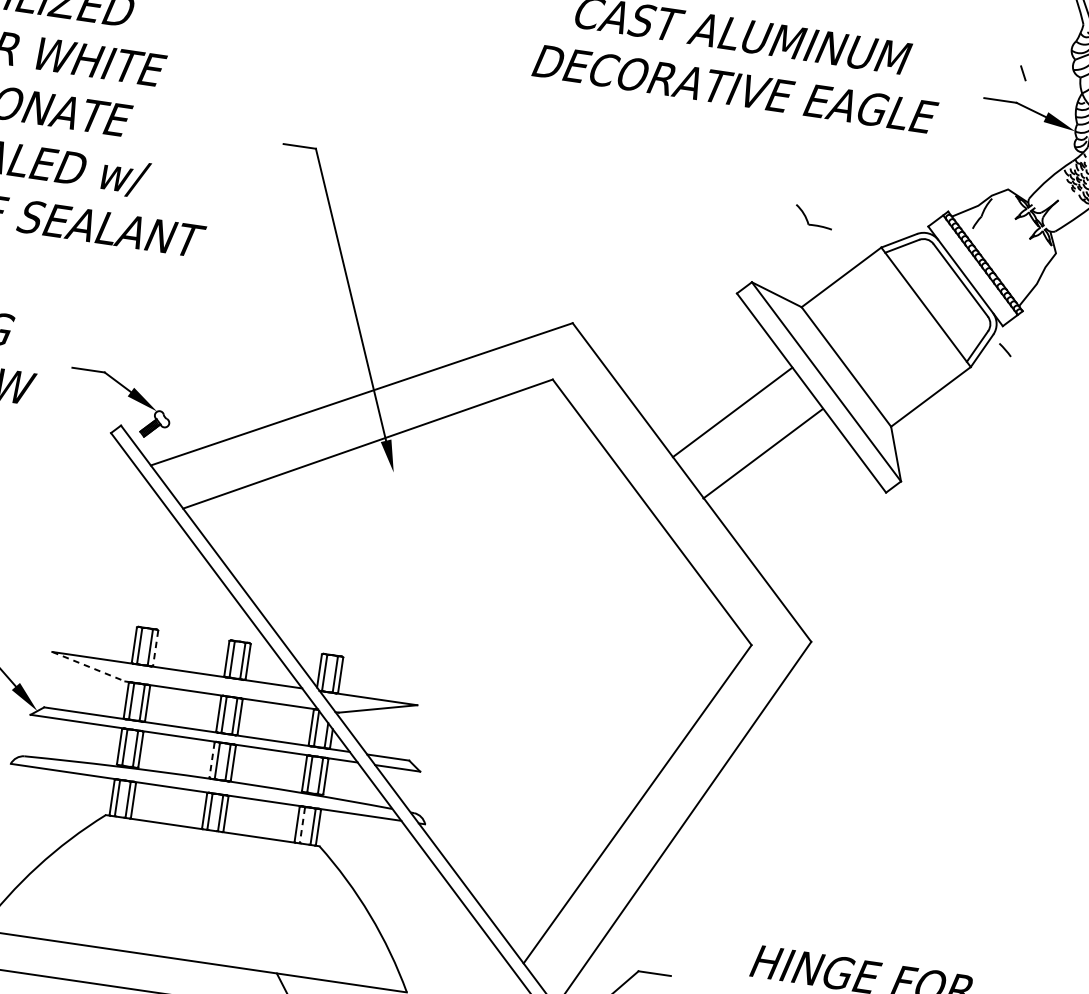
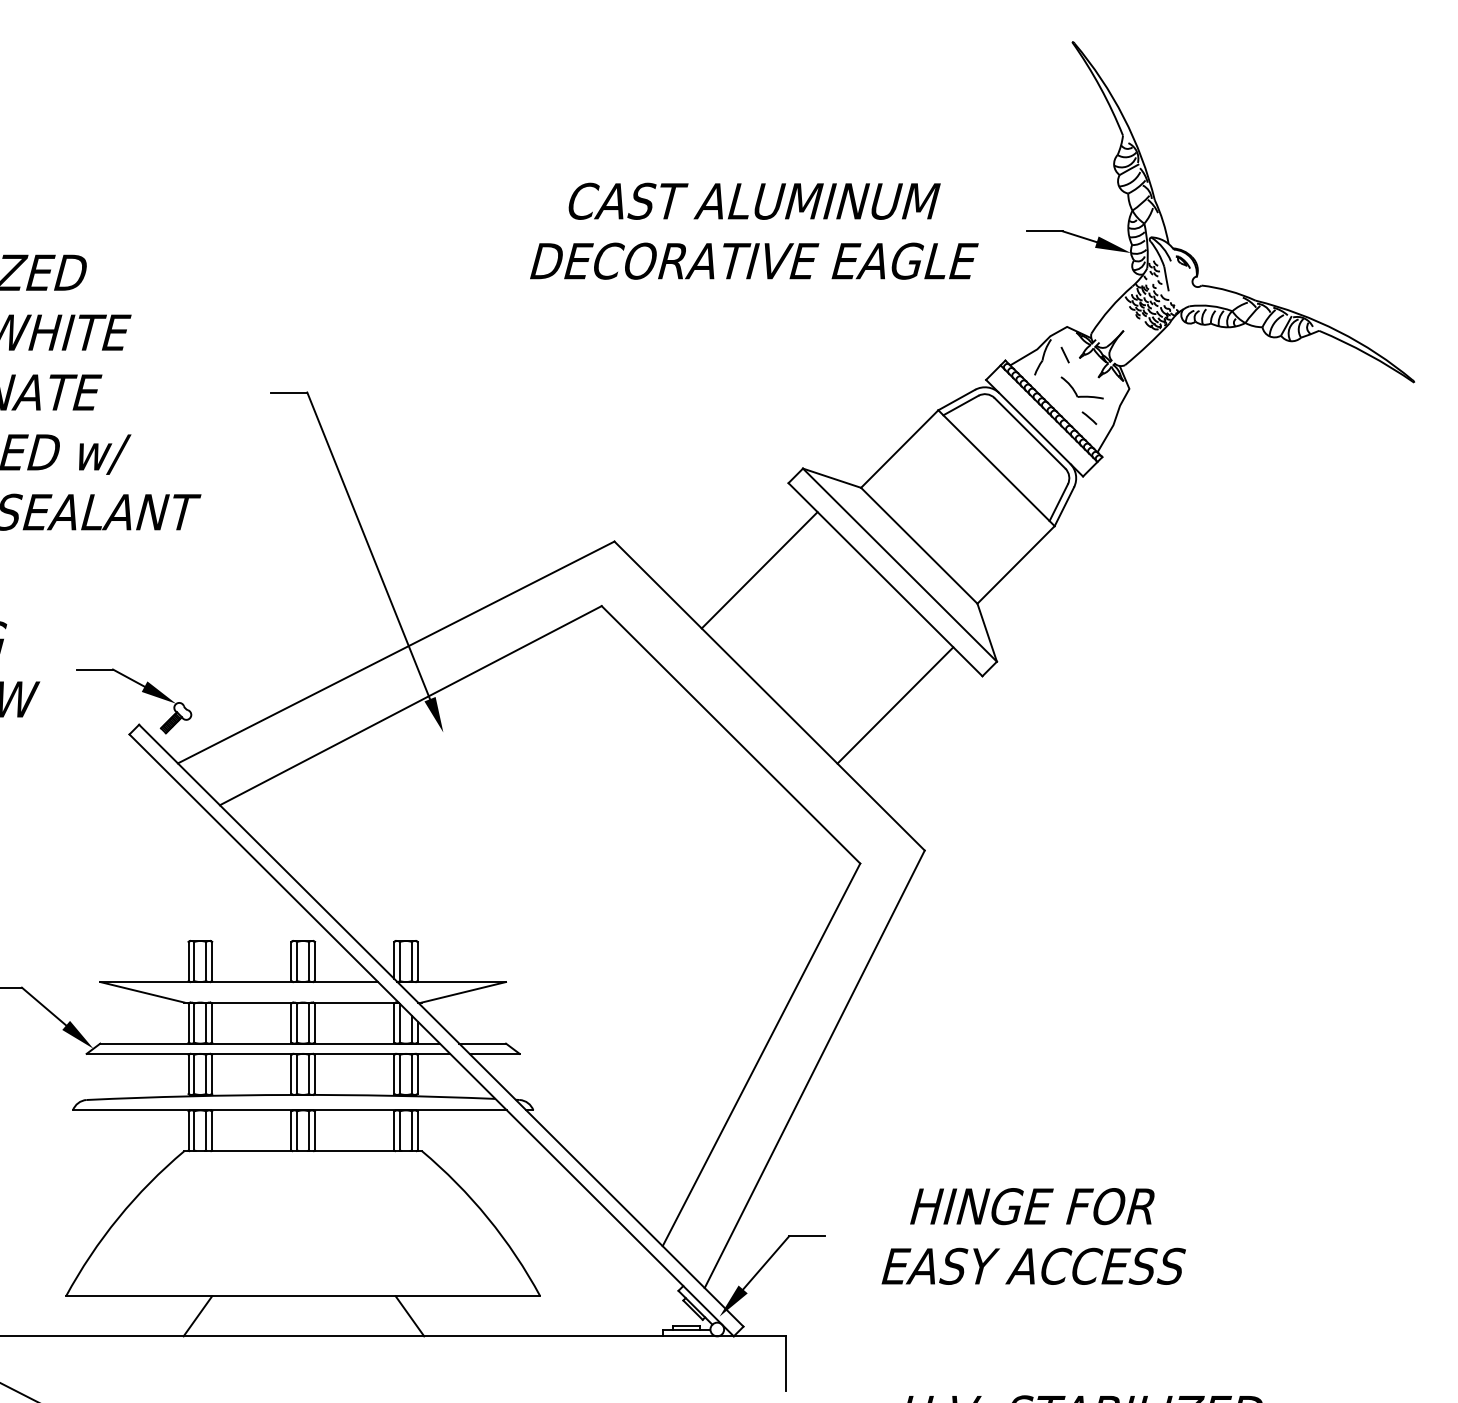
line: (1022, 73) -> (1064, 355), moved
part: (807, 218) -> (1075, 390), moved
line: (1005, 349) -> (1089, 417), moved
line: (732, 412) -> (759, 570), moved
line: (763, 453) -> (895, 705), moved
line: (155, 648) -> (212, 961), dashed -> solid
line: (88, 666) -> (142, 992), dashed -> solid
line: (212, 760) -> (291, 1074), dashed -> solid
line: (302, 824) -> (400, 1130), dashed -> solid
line: (95, 965) -> (197, 1316), added

